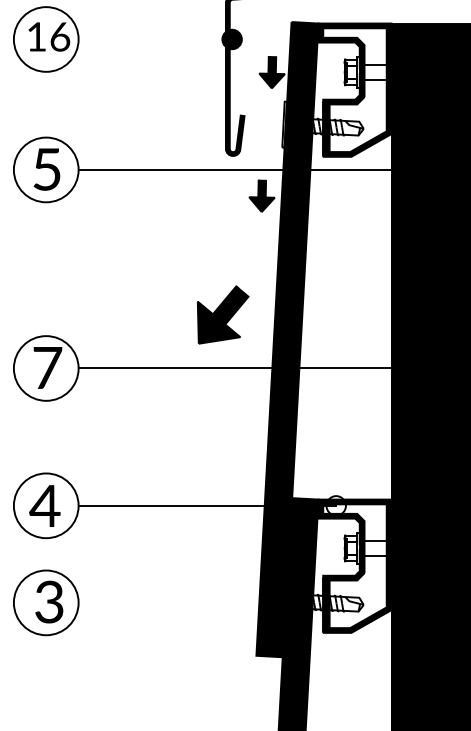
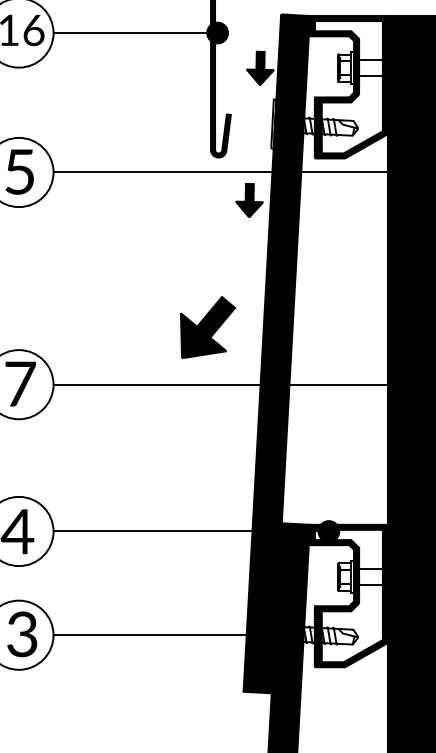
line: (150, 39) -> (130, 33), added
fill: (335, 505) -> (328, 531), added
line: (183, 602) -> (165, 634), added

